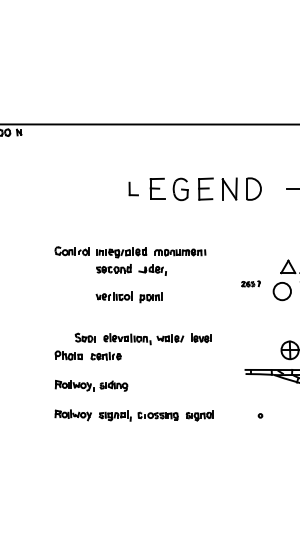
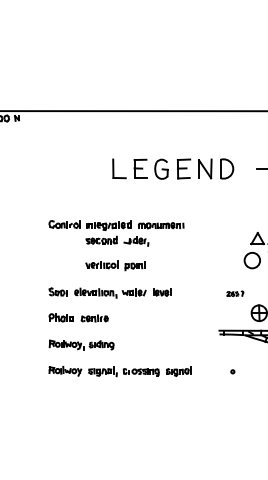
part: (133, 188) -> (119, 168), size x1.67
part: (251, 283) -> (235, 293), moved
part: (142, 338) -> (109, 292), moved

